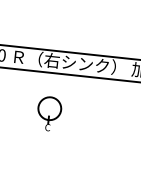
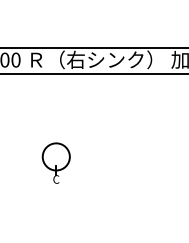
part: (48, 113) -> (55, 162), moved

